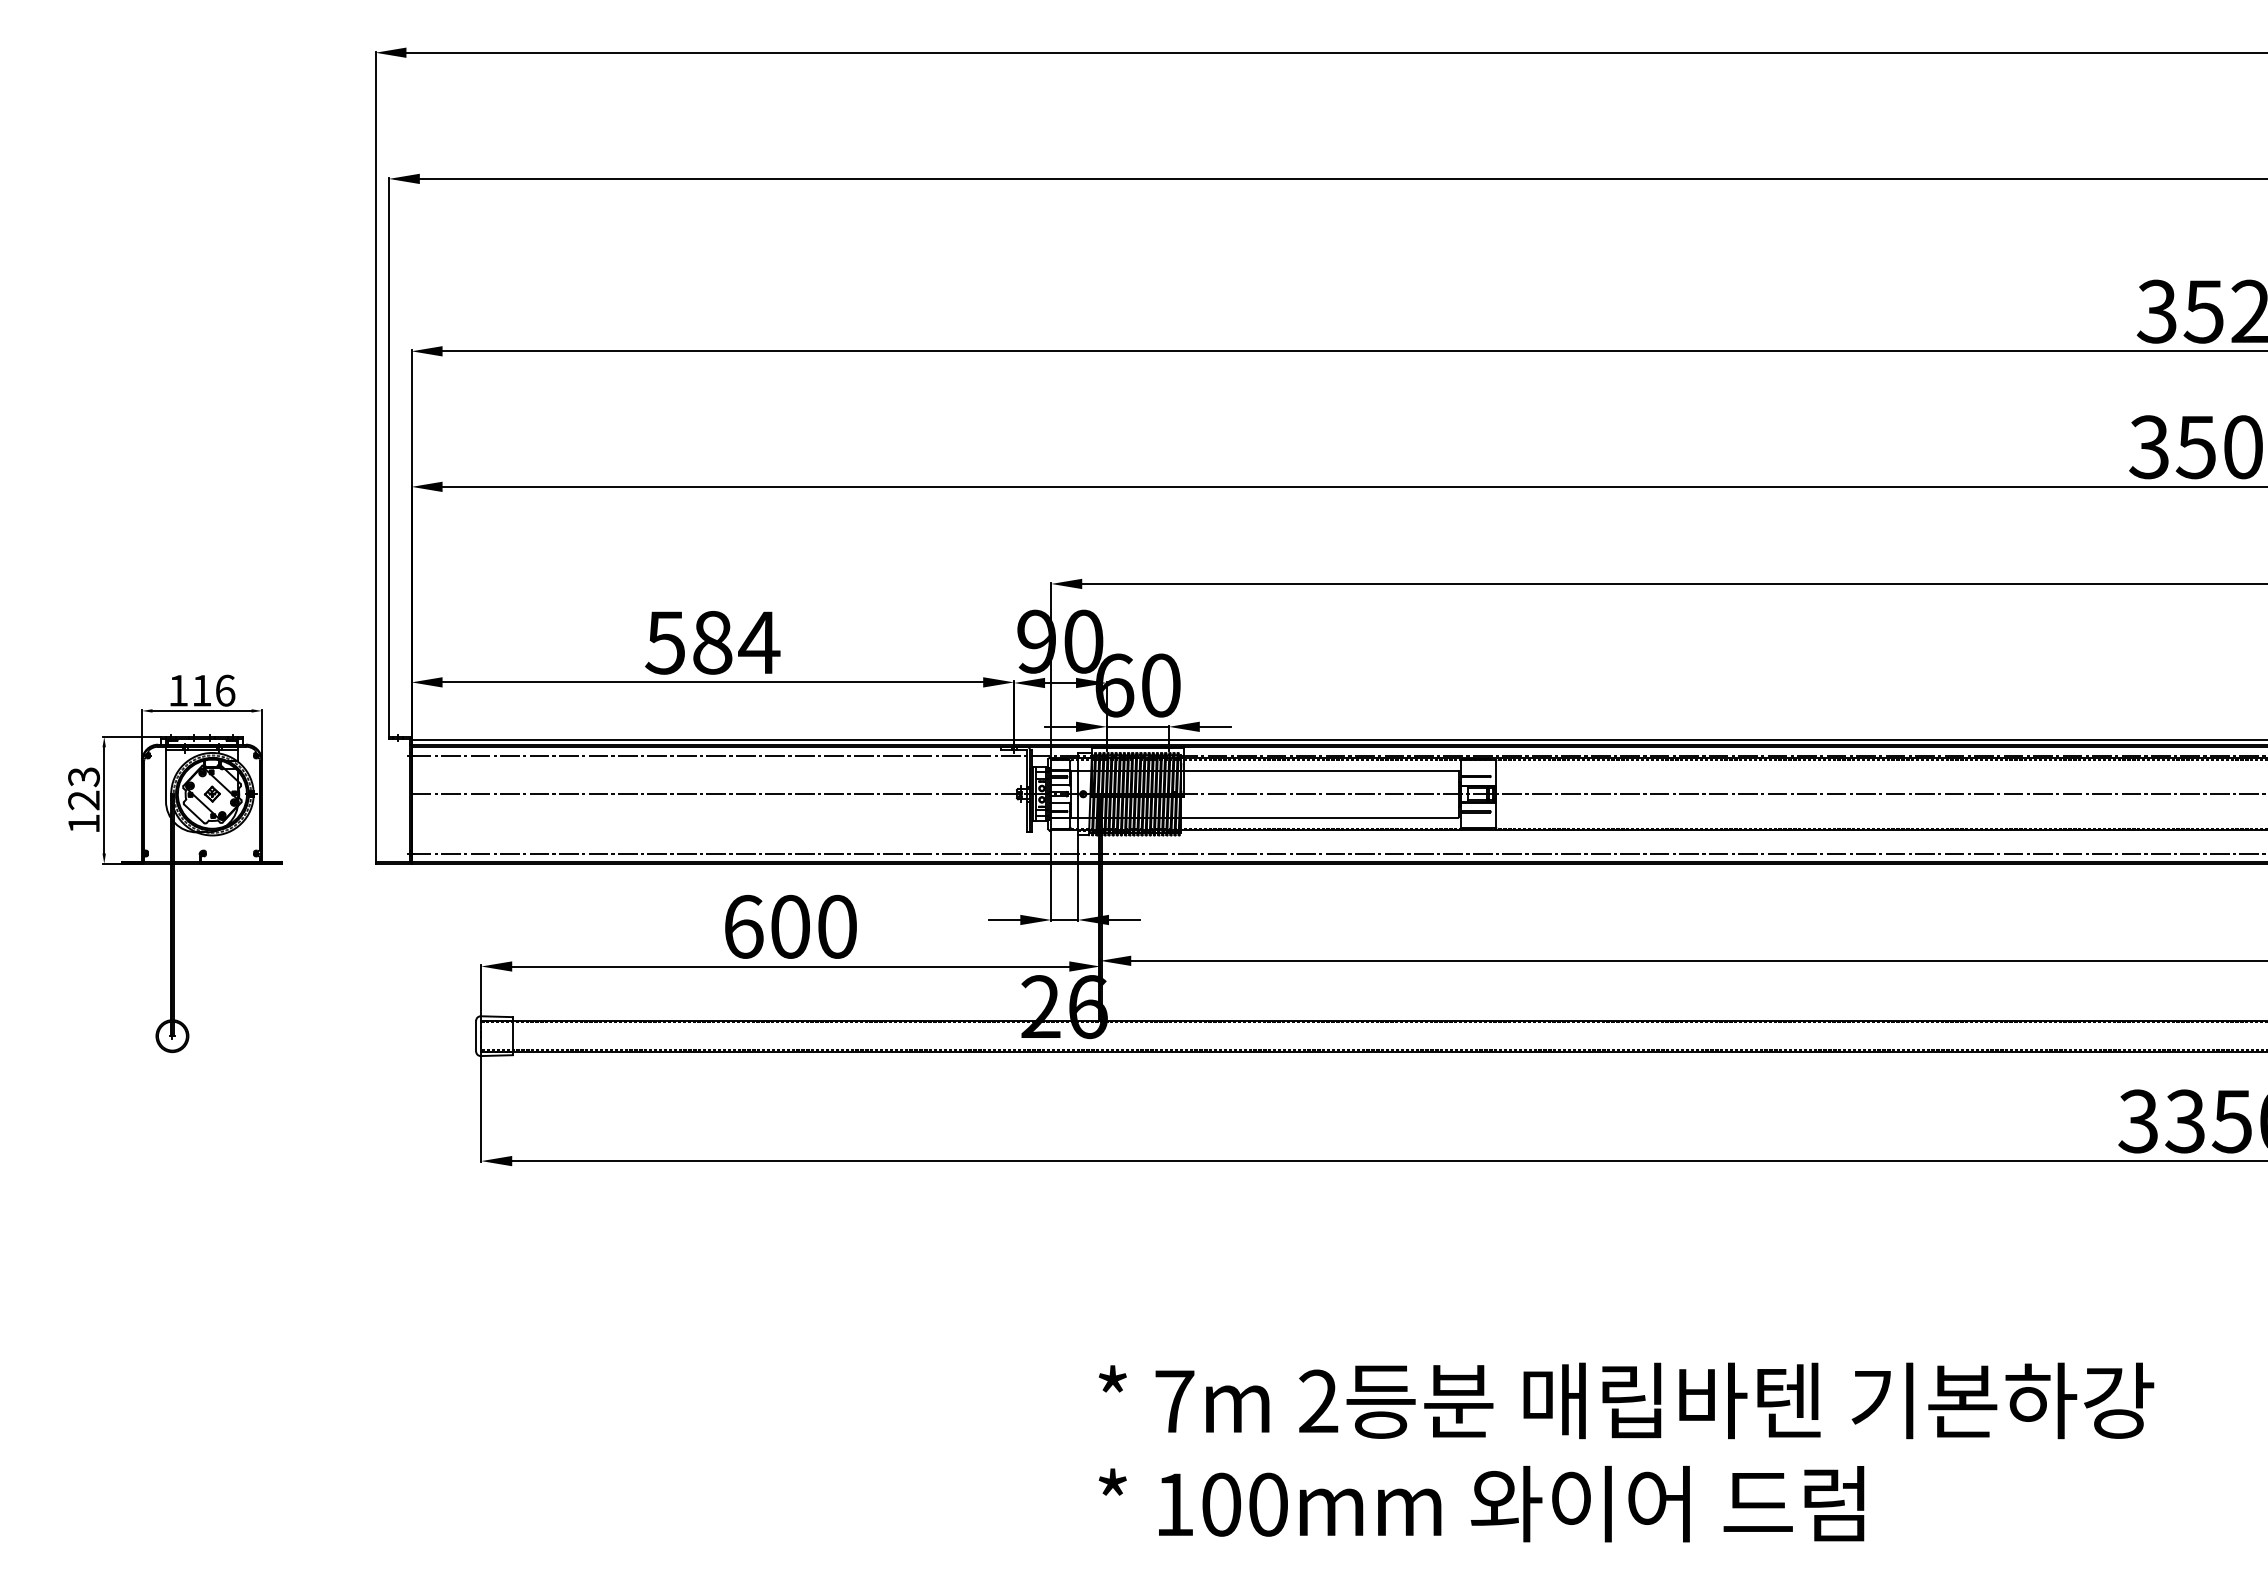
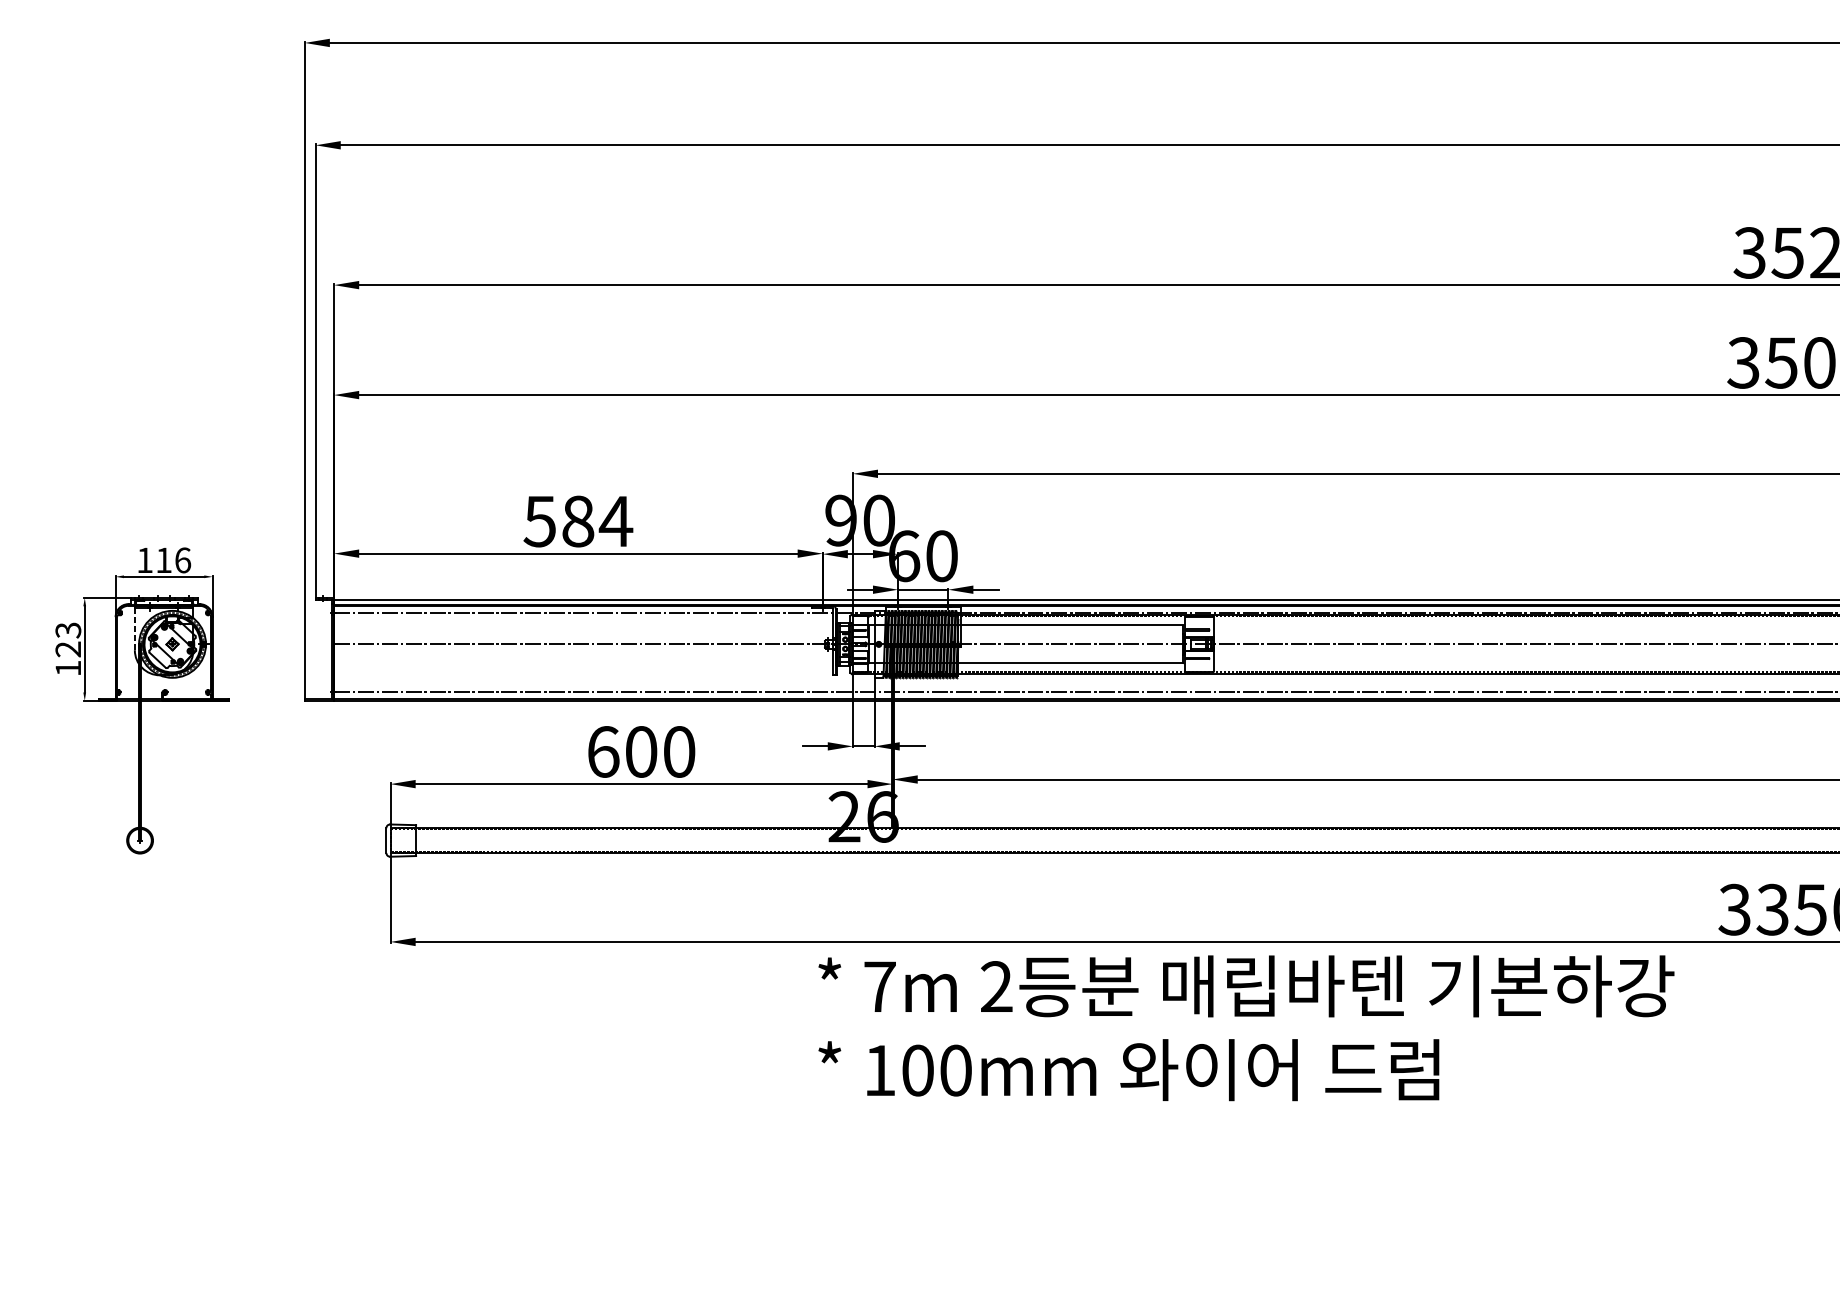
line: (166, 775) -> (135, 629), solid -> dashed
text: (1626, 1452) -> (1246, 1028), moved

